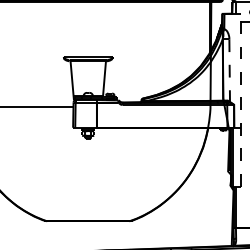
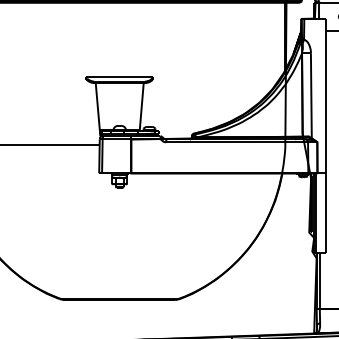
line: (229, 71) -> (311, 97), dashed -> solid
line: (240, 99) -> (326, 134), dashed -> solid

